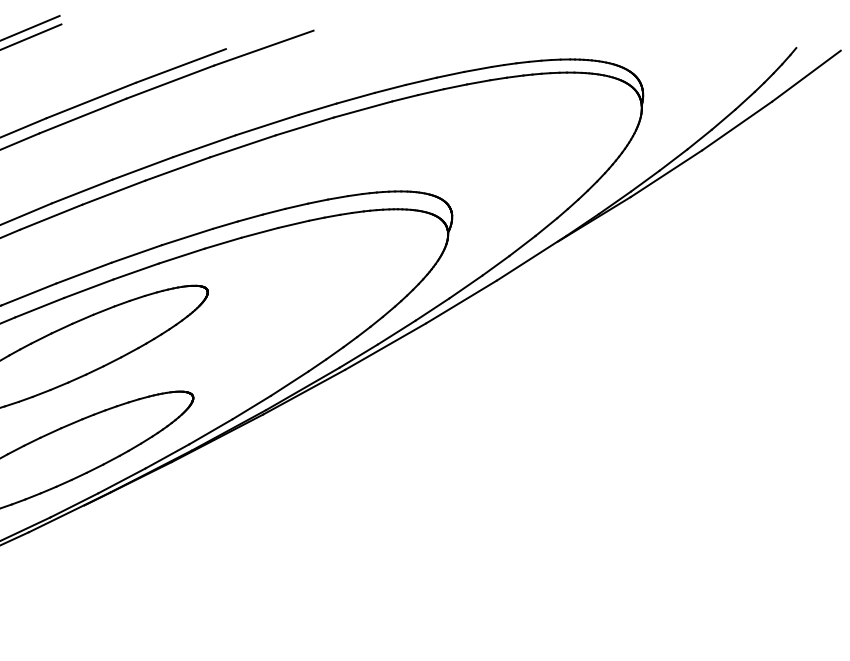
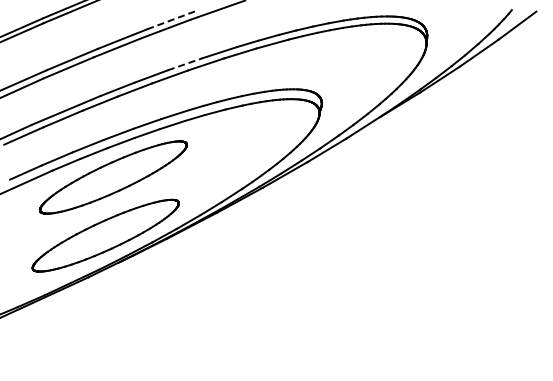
line: (181, 66) -> (172, 20), solid -> dashed
line: (205, 146) -> (185, 64), solid -> dashed

